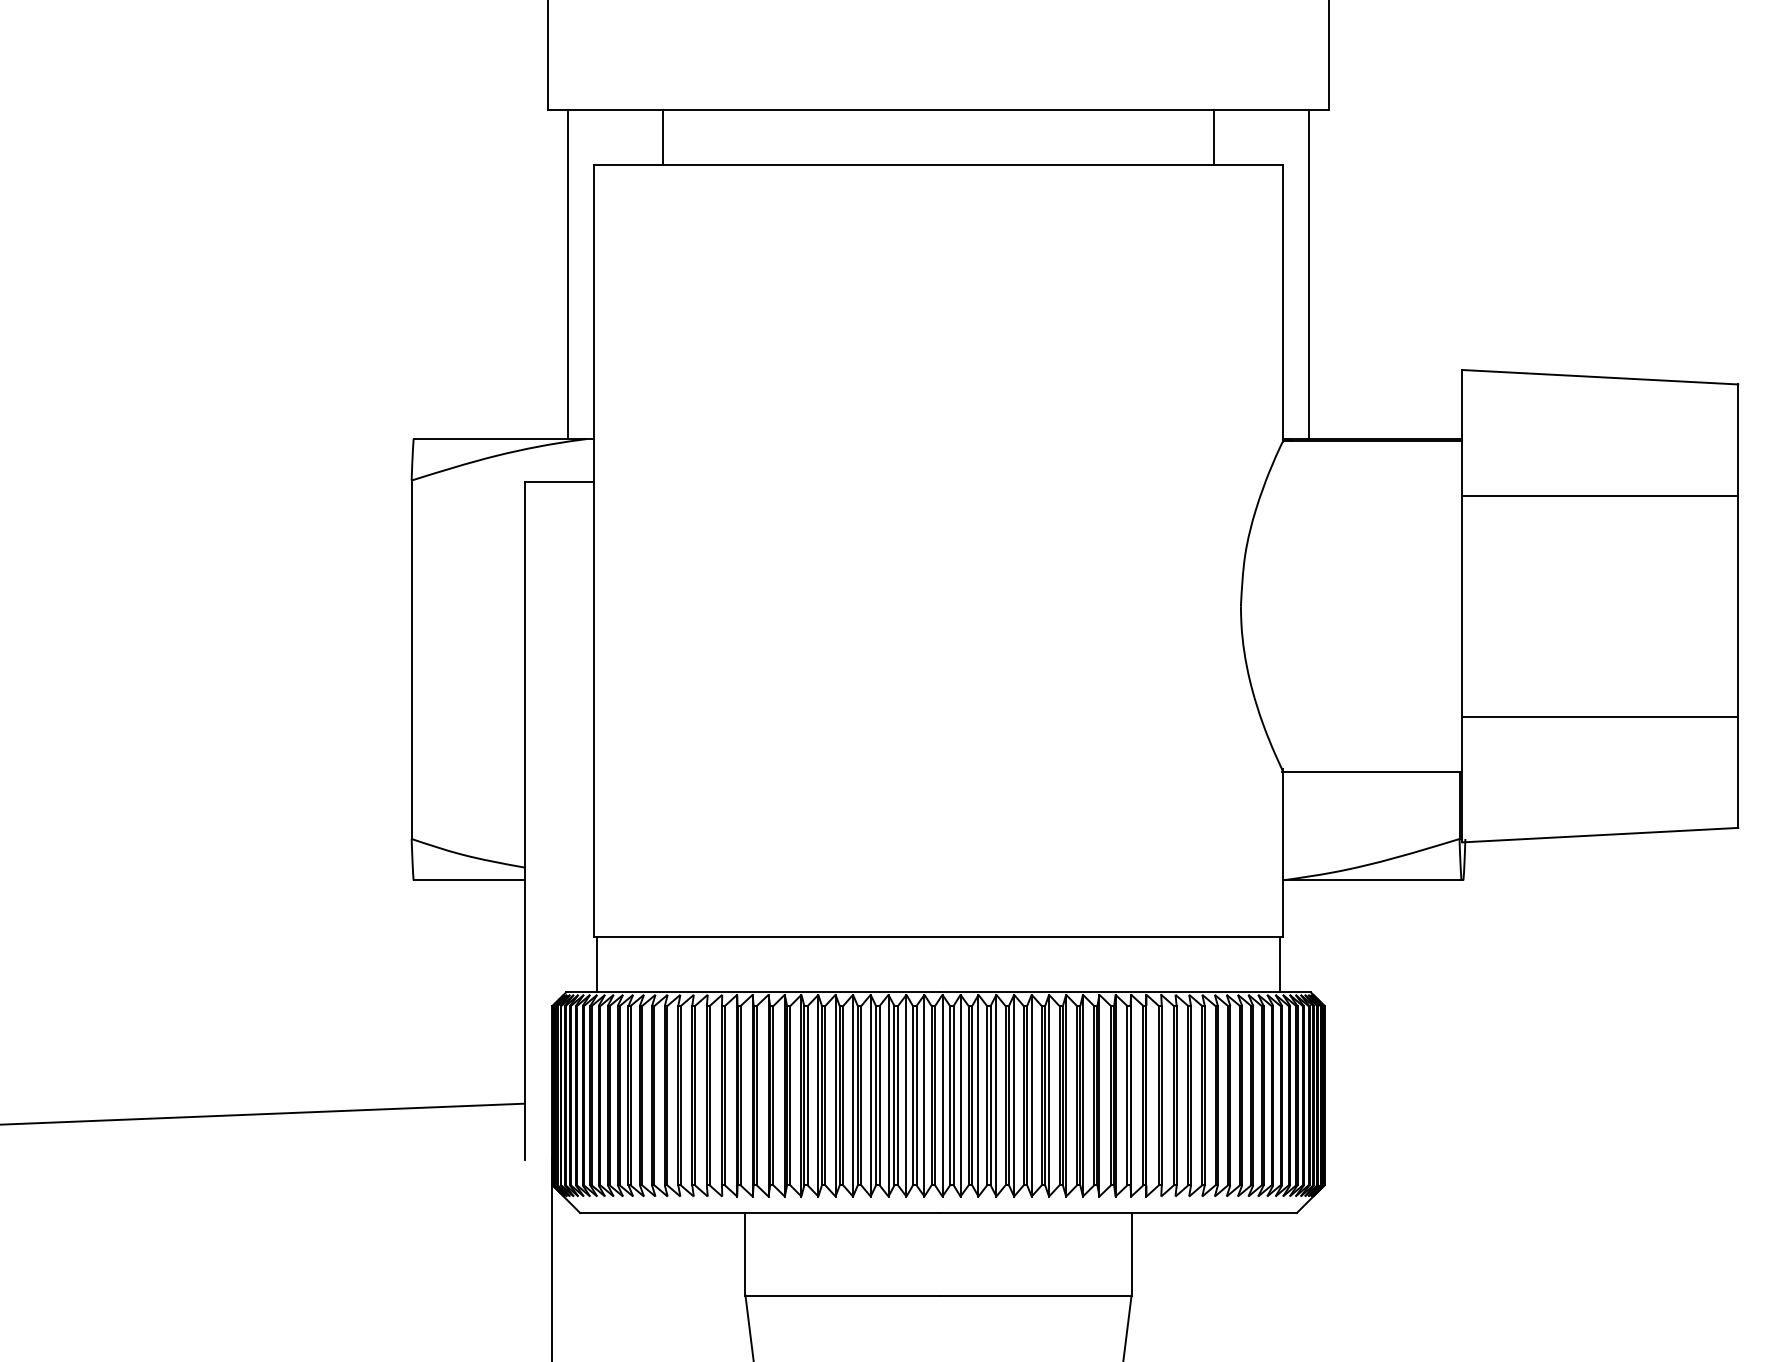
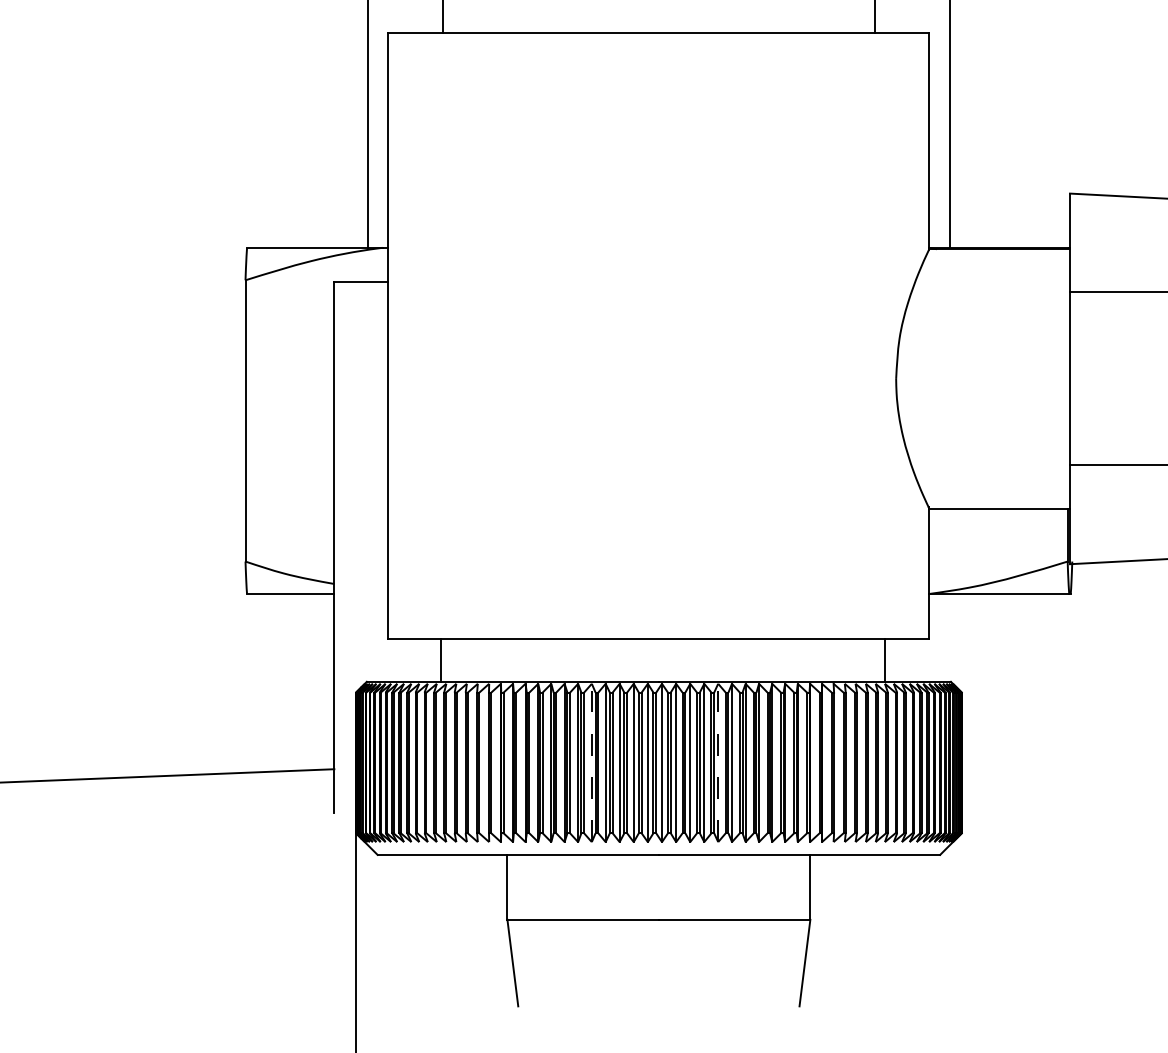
line: (596, 964) -> (440, 660), moved
line: (1280, 964) -> (884, 660), moved
line: (853, 1095) -> (592, 762), solid -> dashed
line: (1014, 1095) -> (718, 762), solid -> dashed

